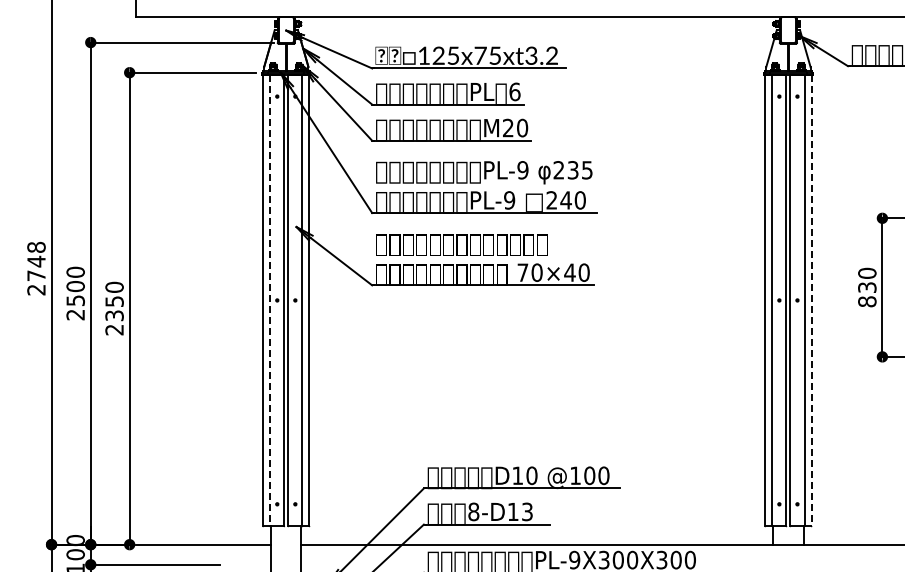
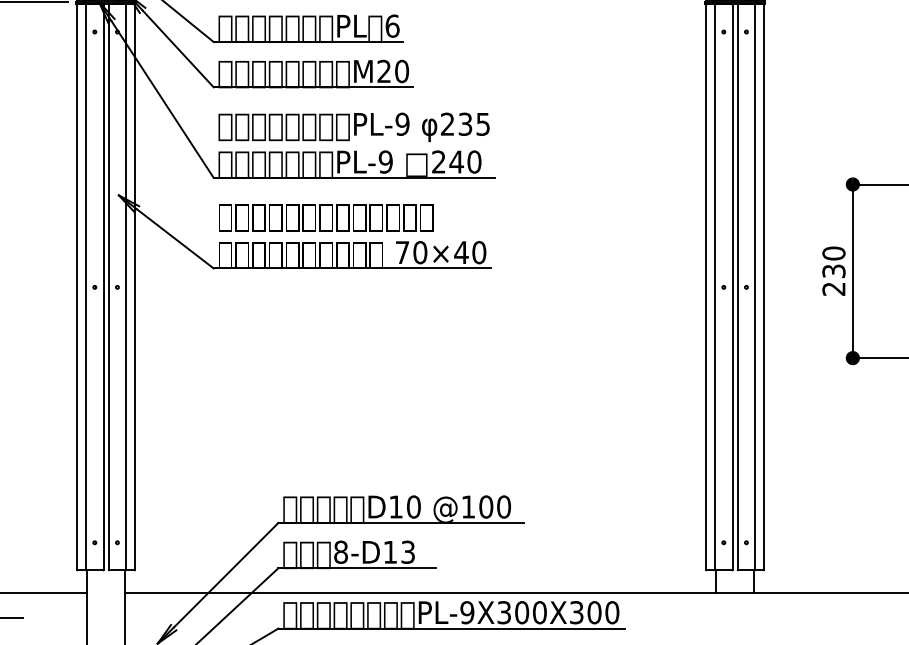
line: (270, 300) -> (86, 287), dashed -> solid
line: (811, 300) -> (764, 287), dashed -> solid
text: (867, 301) -> (834, 288), 830 -> 230

